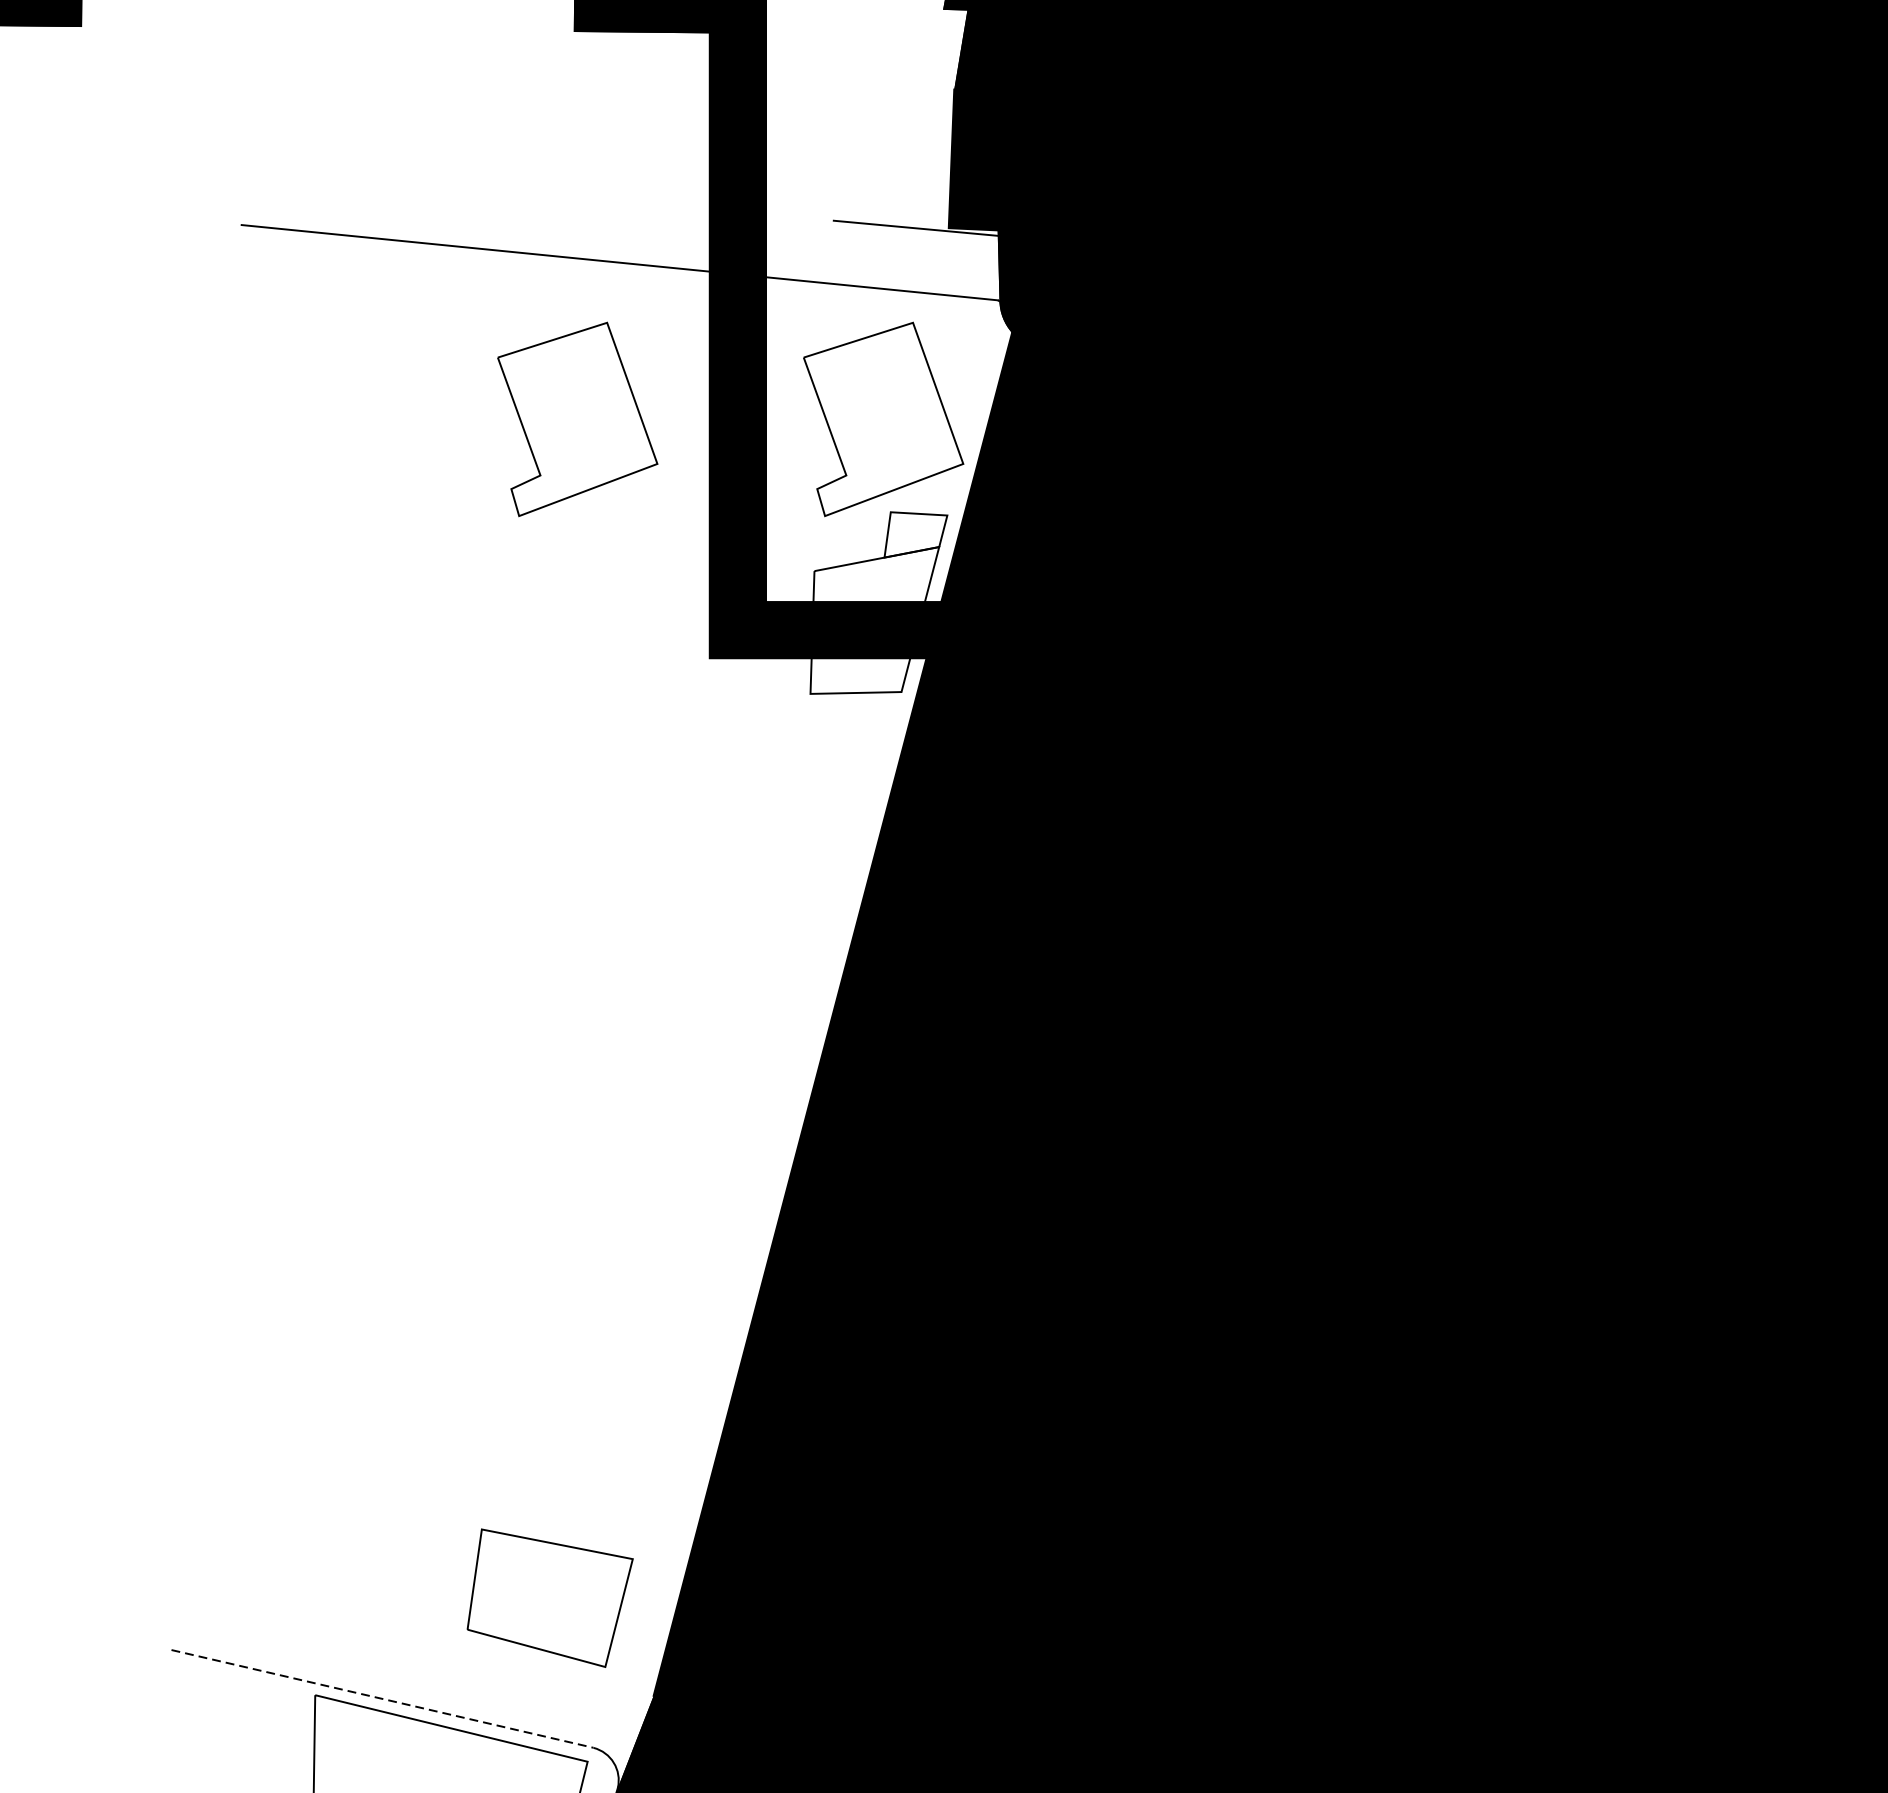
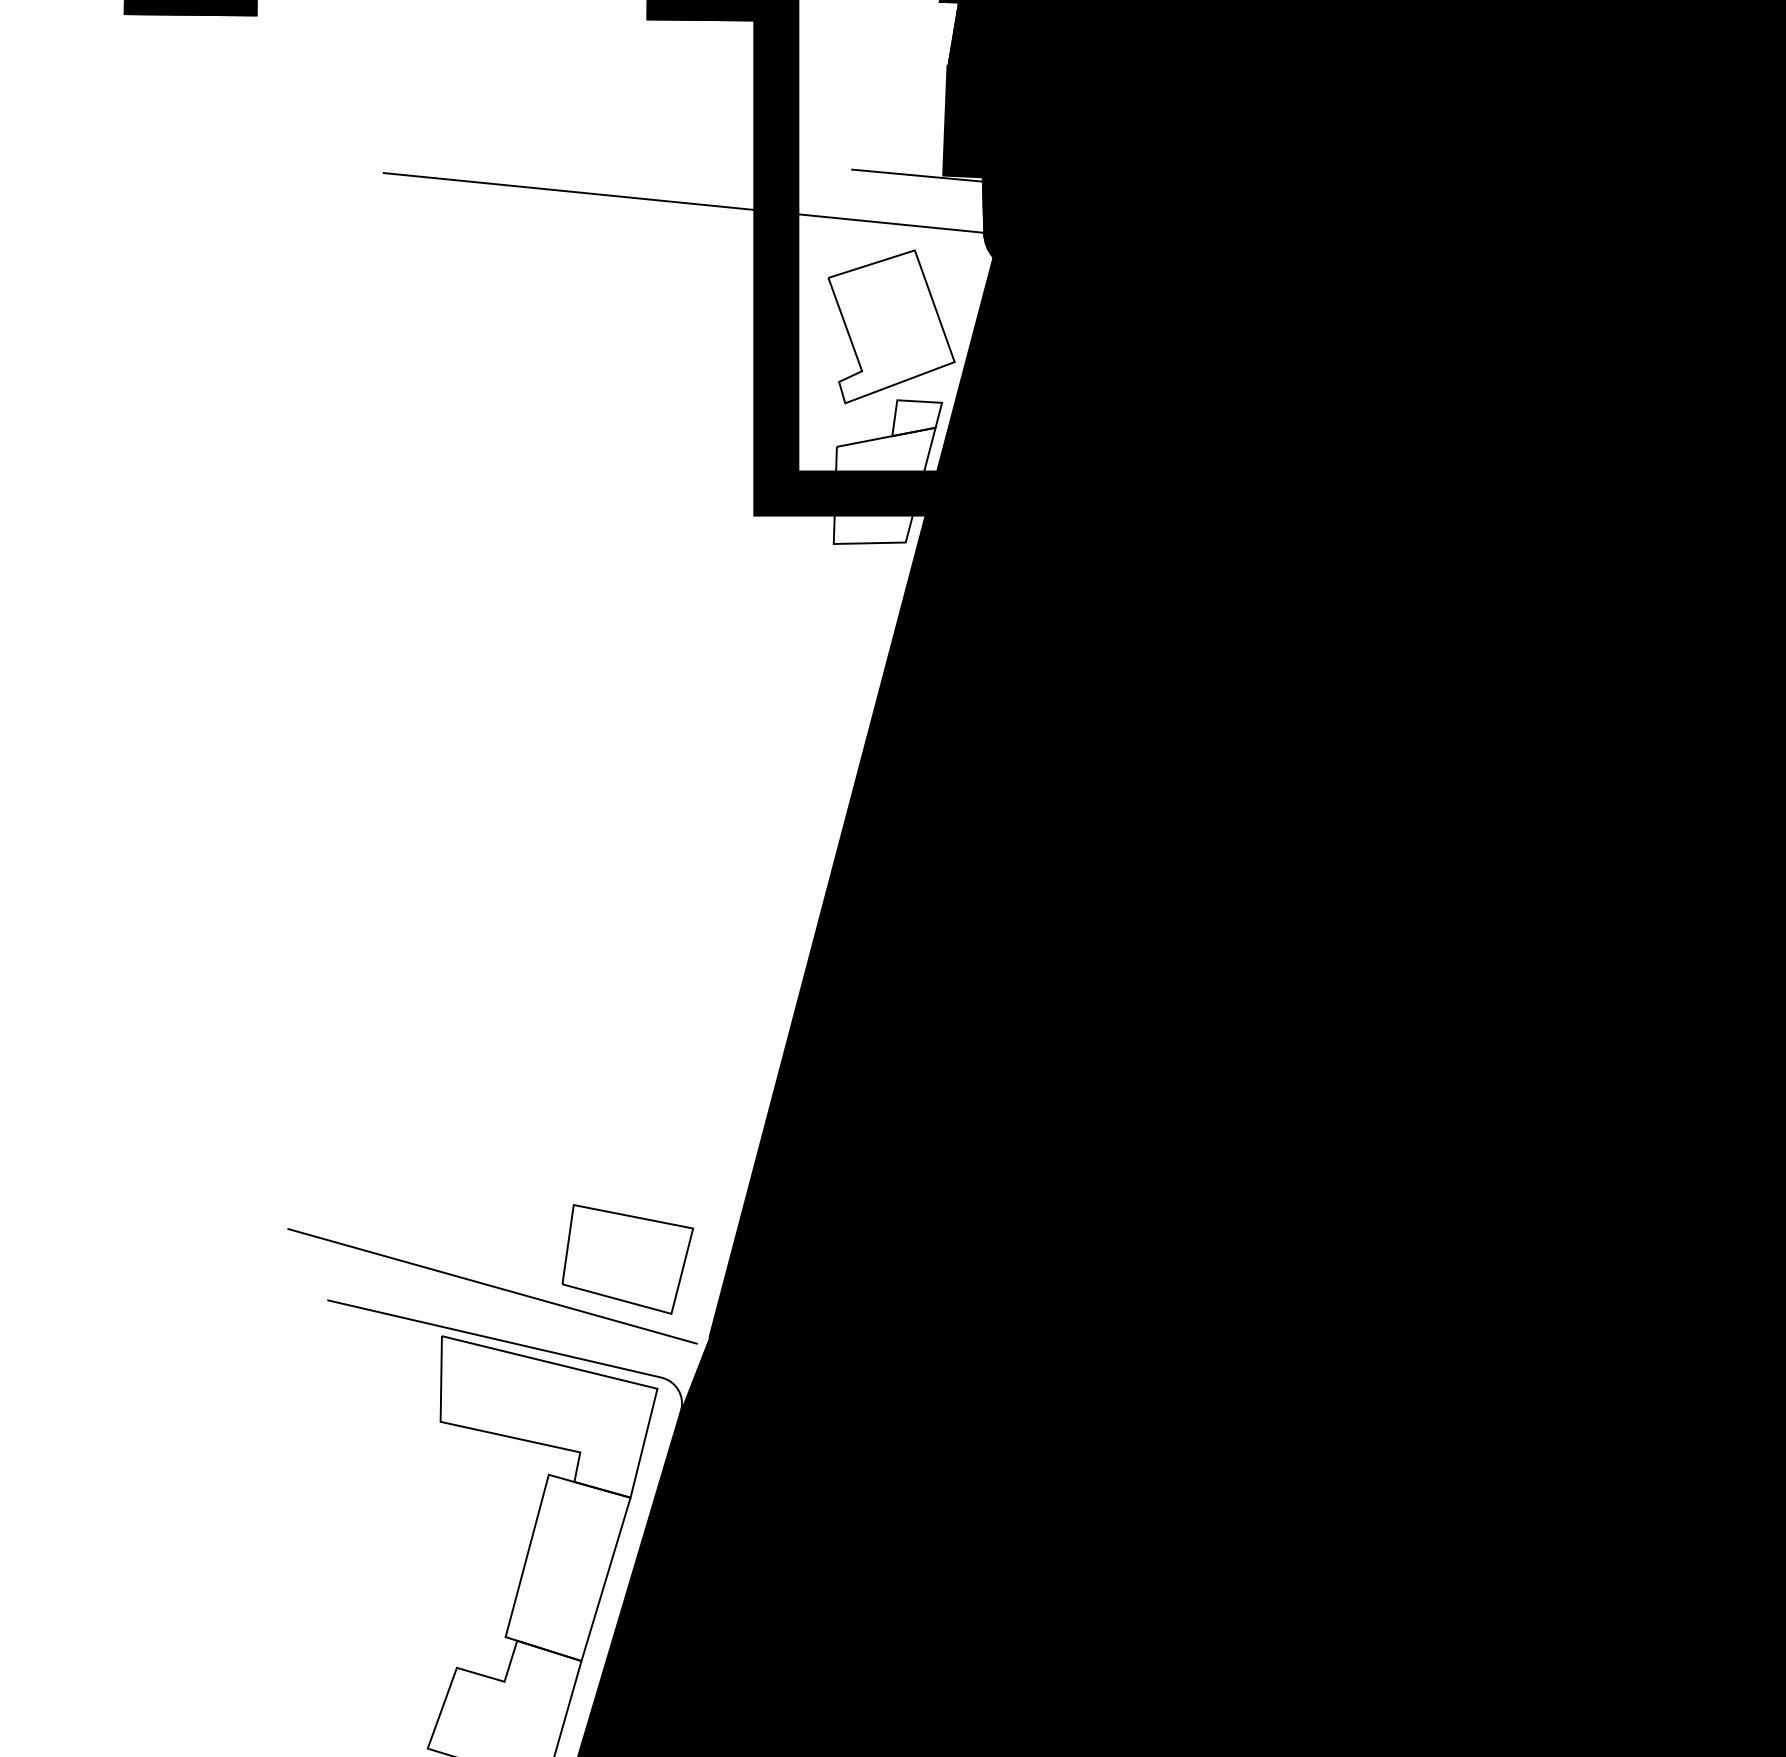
part: (577, 418) -> (649, 326), removed
line: (379, 1632) -> (492, 1286), added
line: (382, 1699) -> (495, 1339), dashed -> solid

